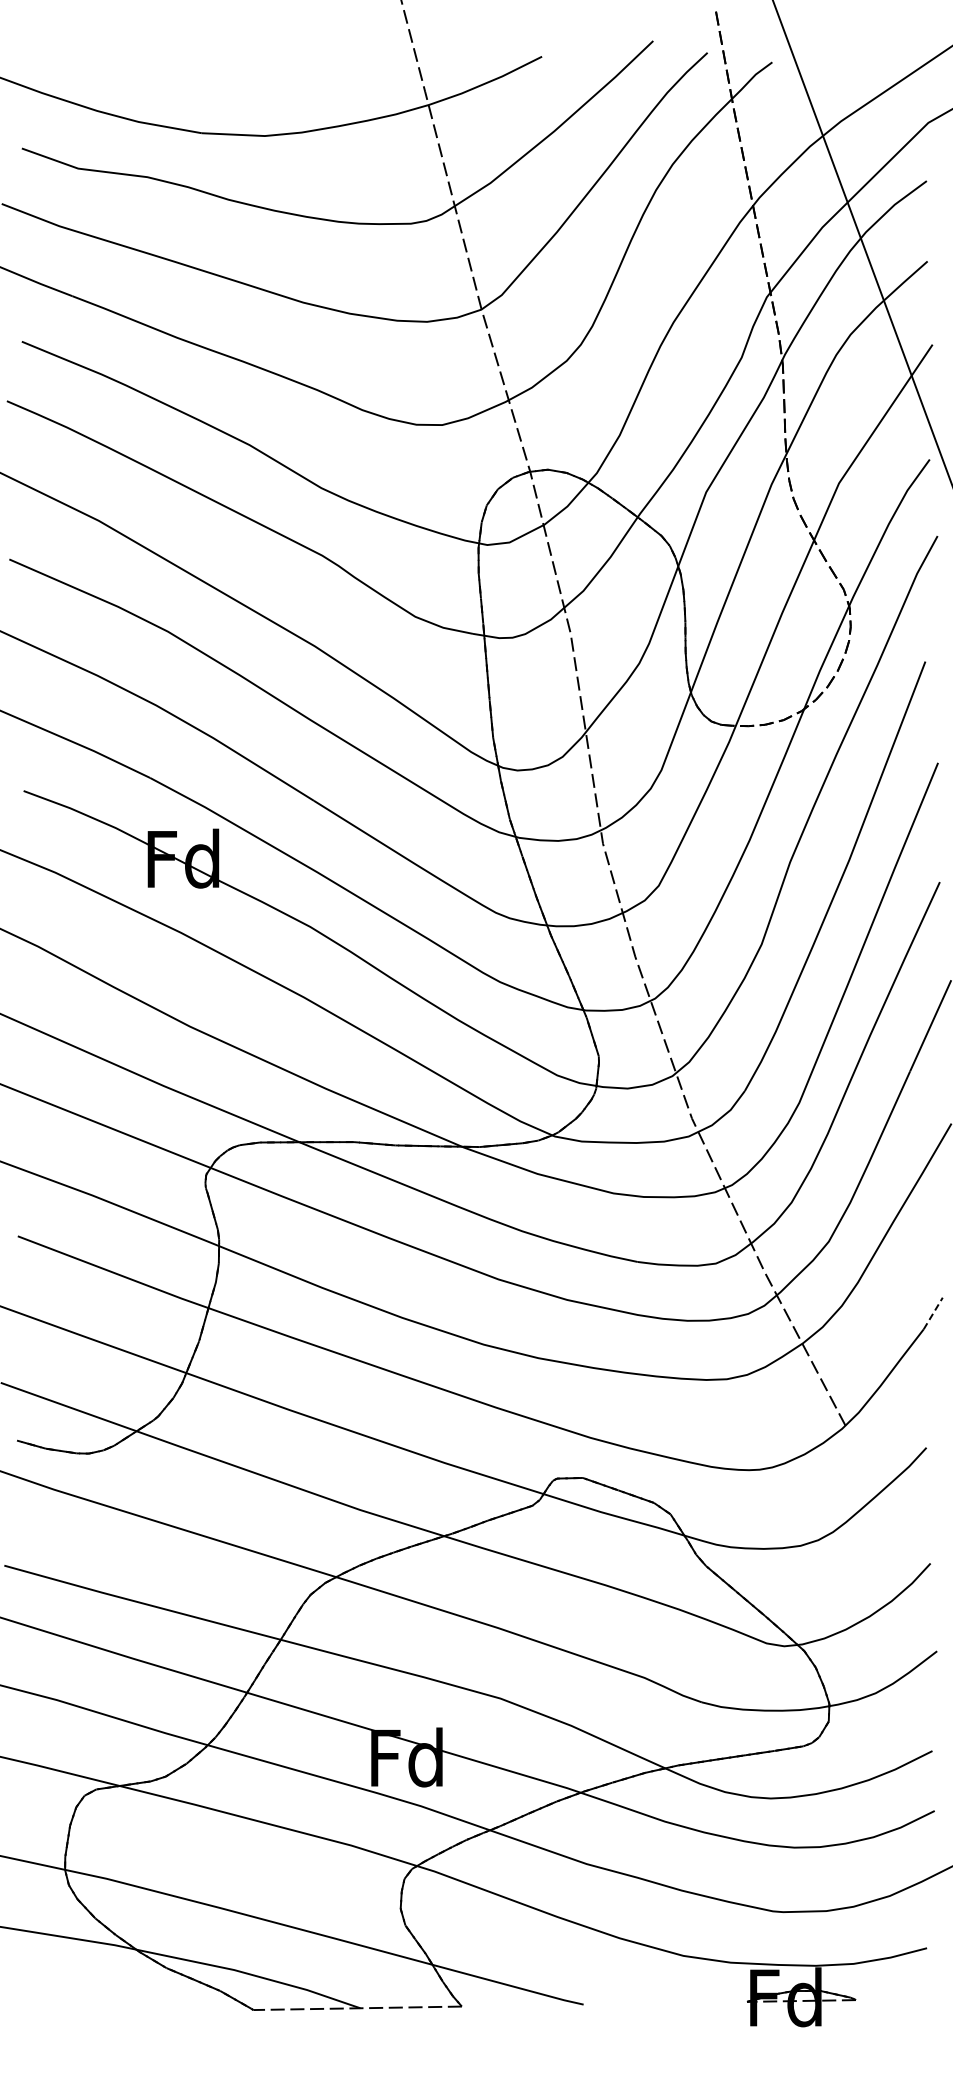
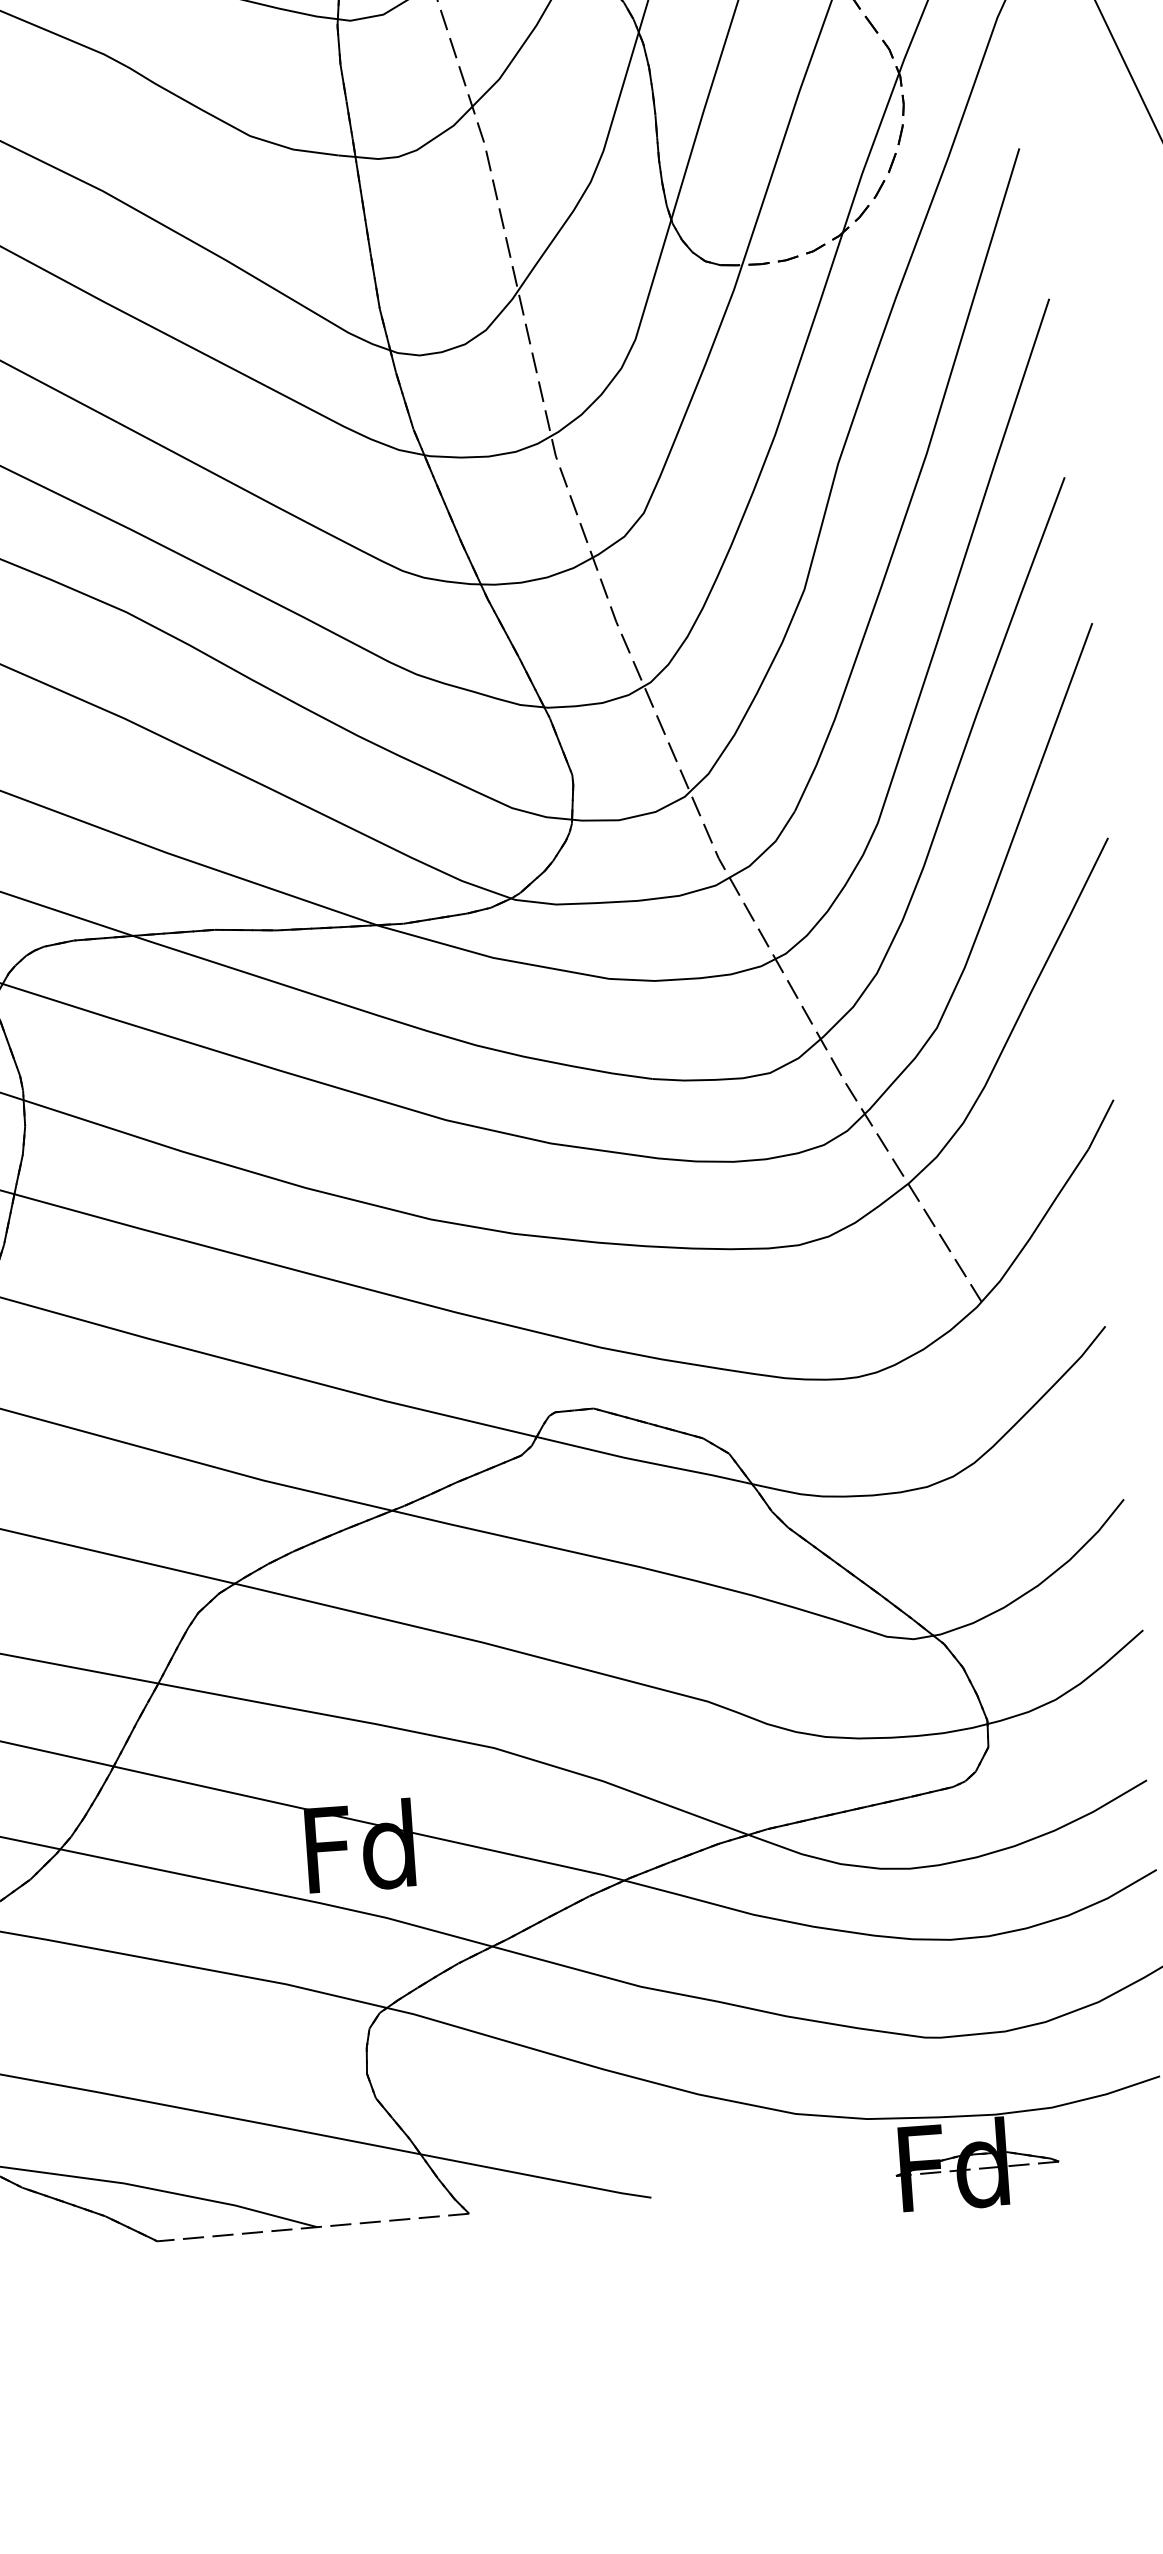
line: (933, 1313) -> (1101, 1124), dashed -> solid

